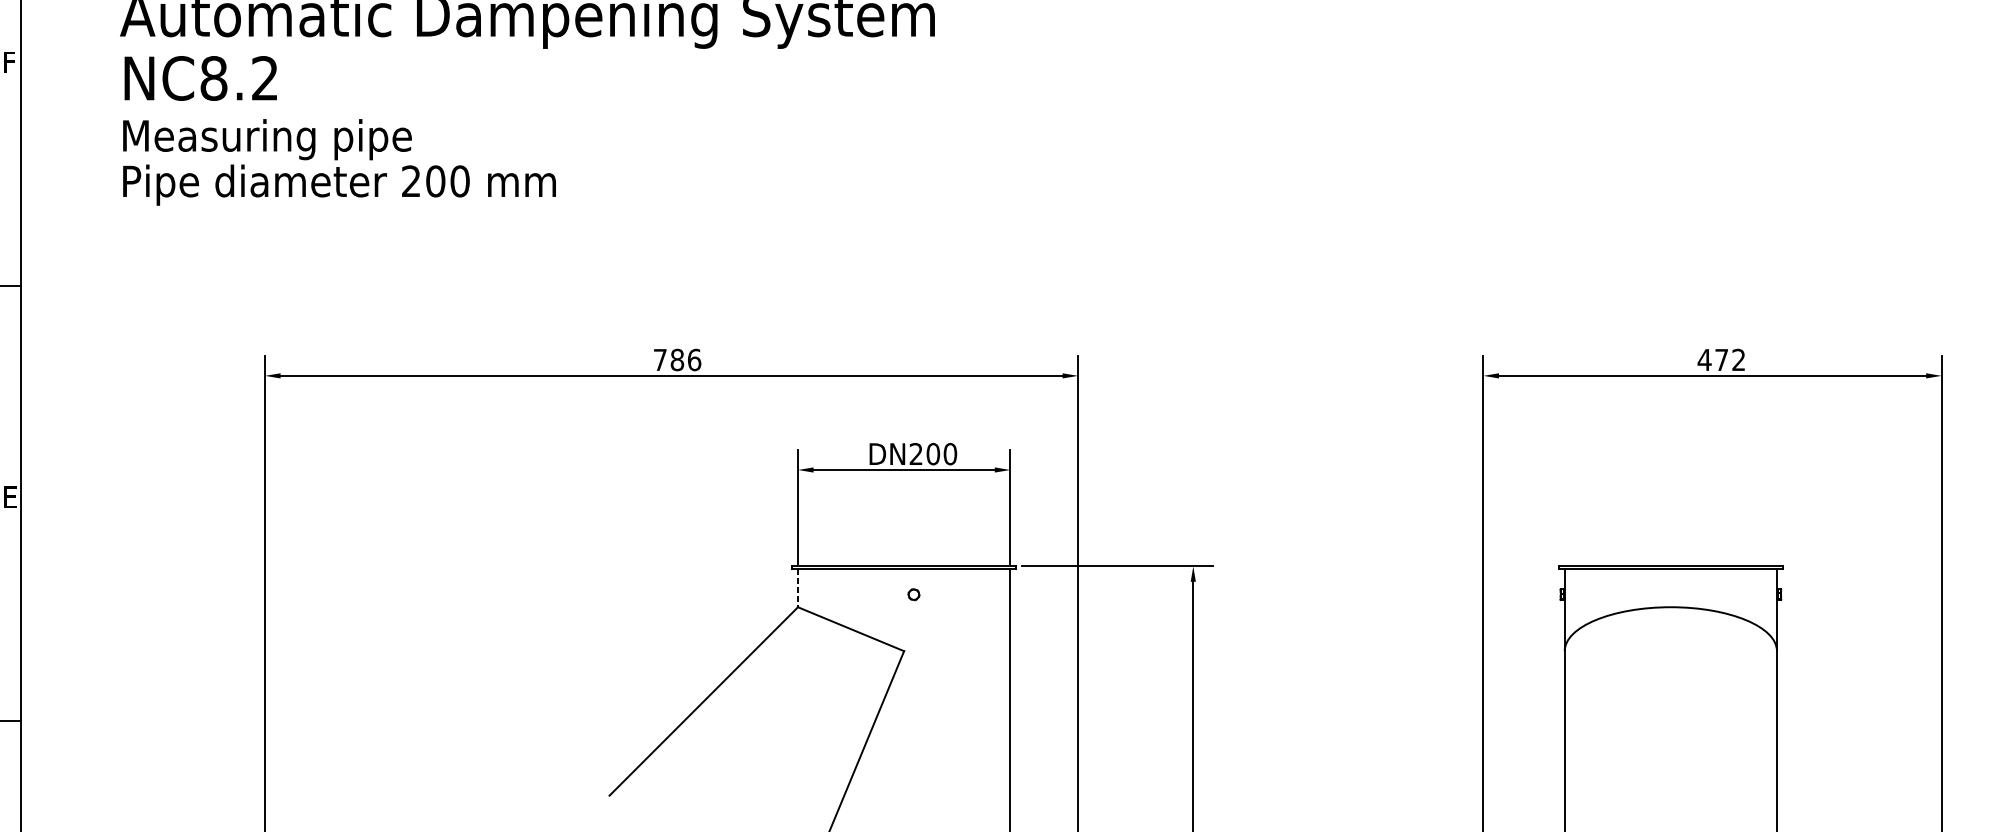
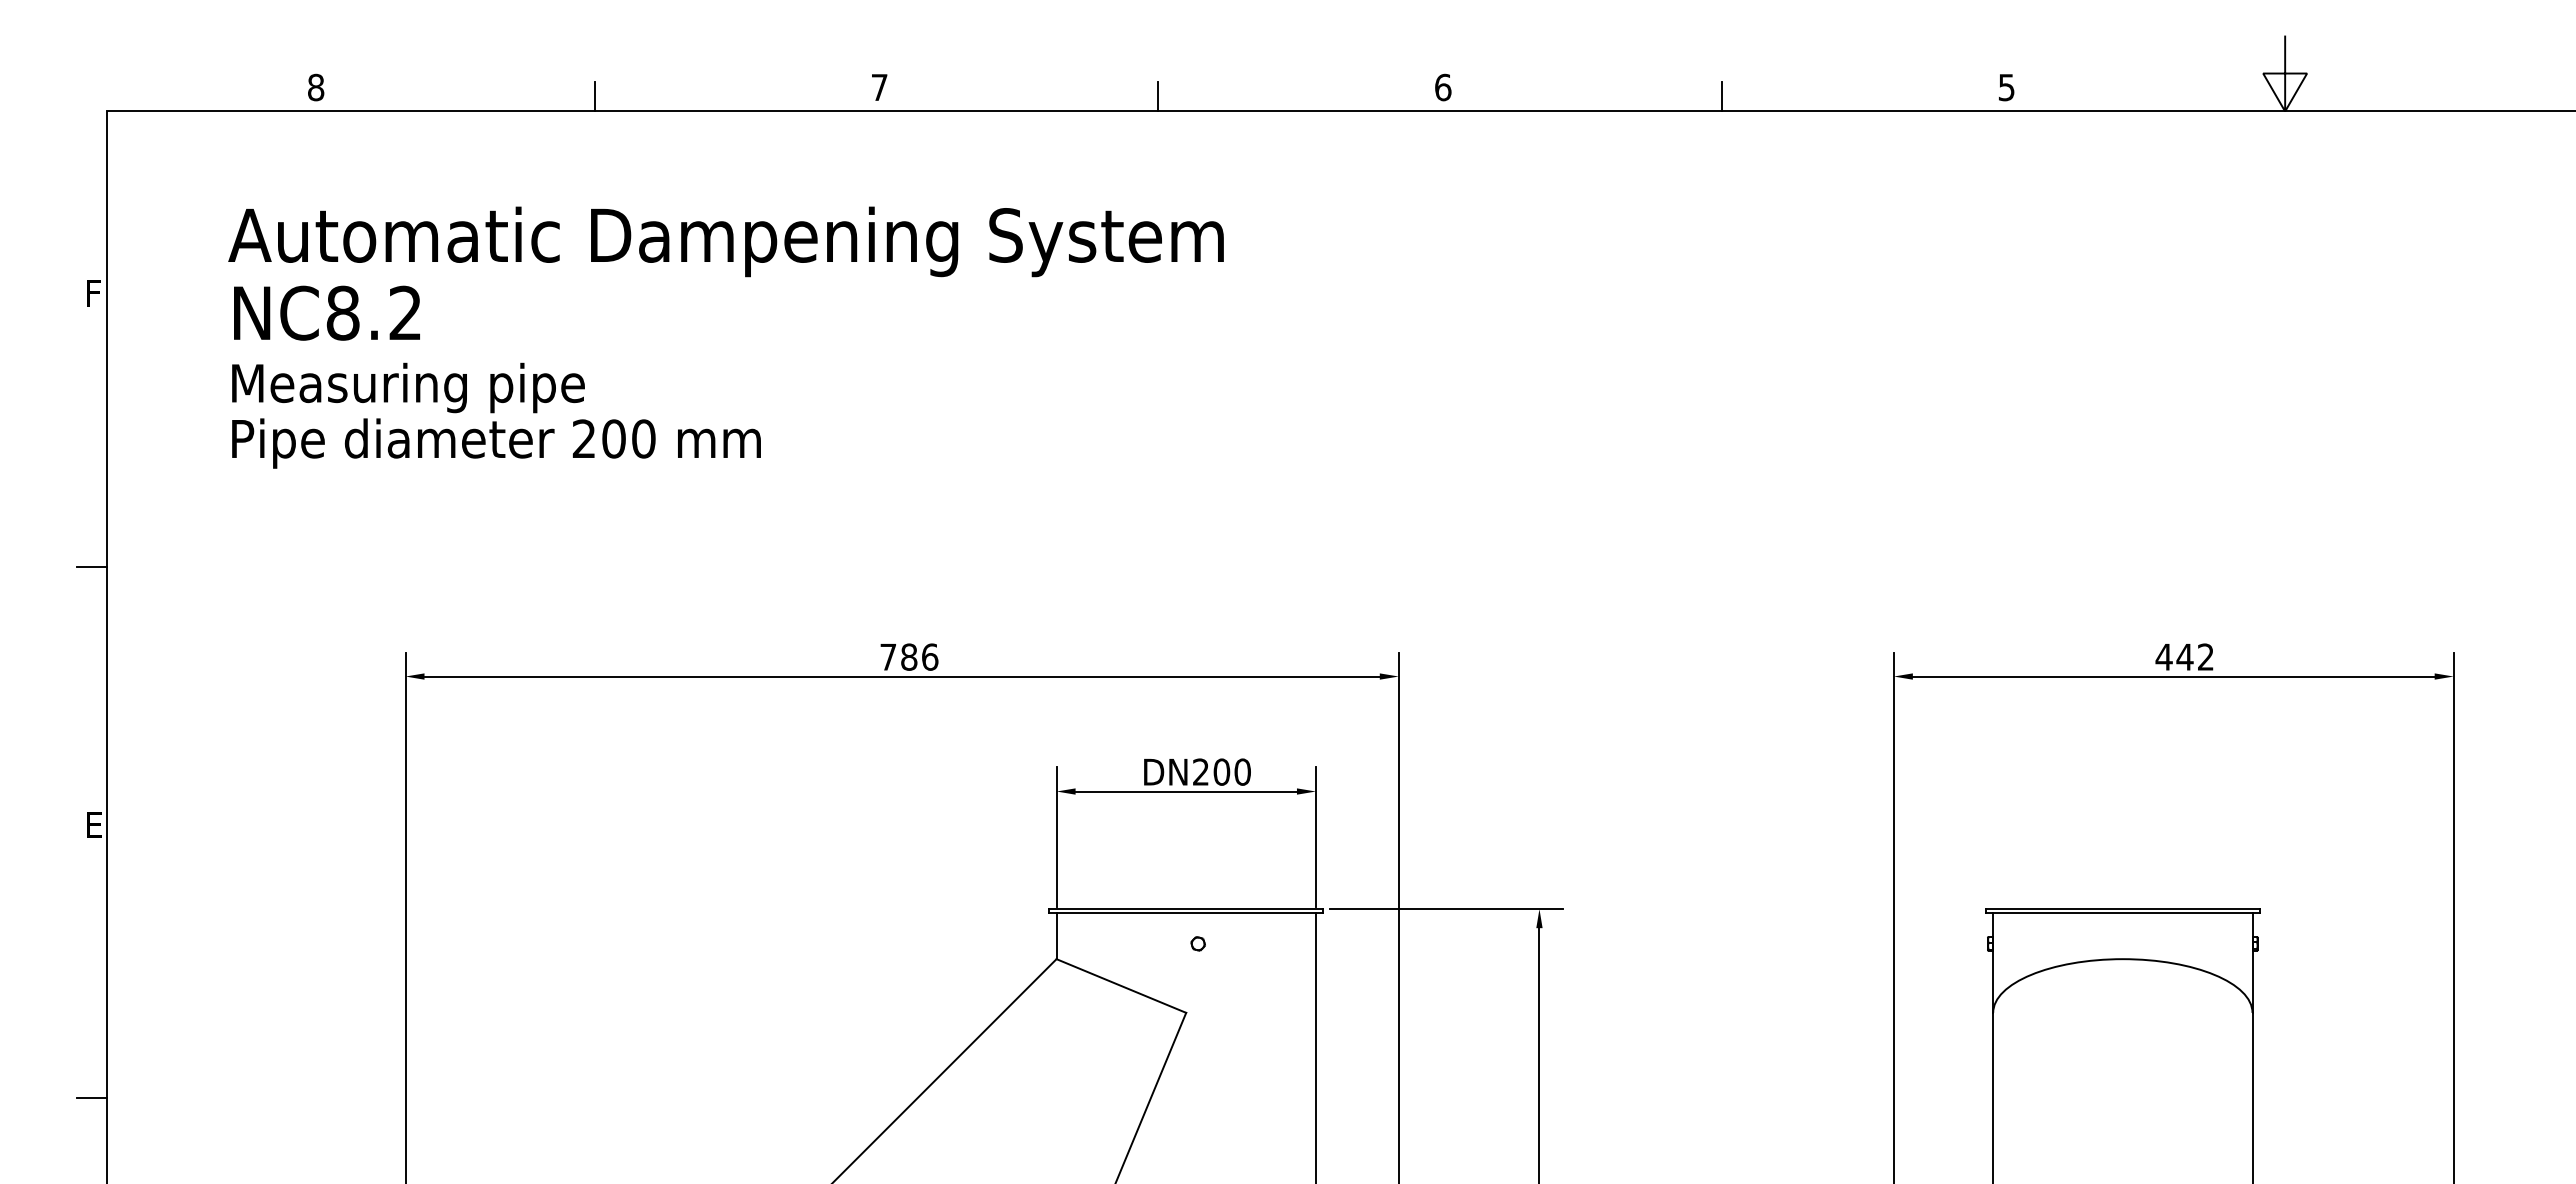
text: (1721, 360) -> (2184, 657), 472 -> 442
line: (797, 588) -> (1056, 936), dashed -> solid

